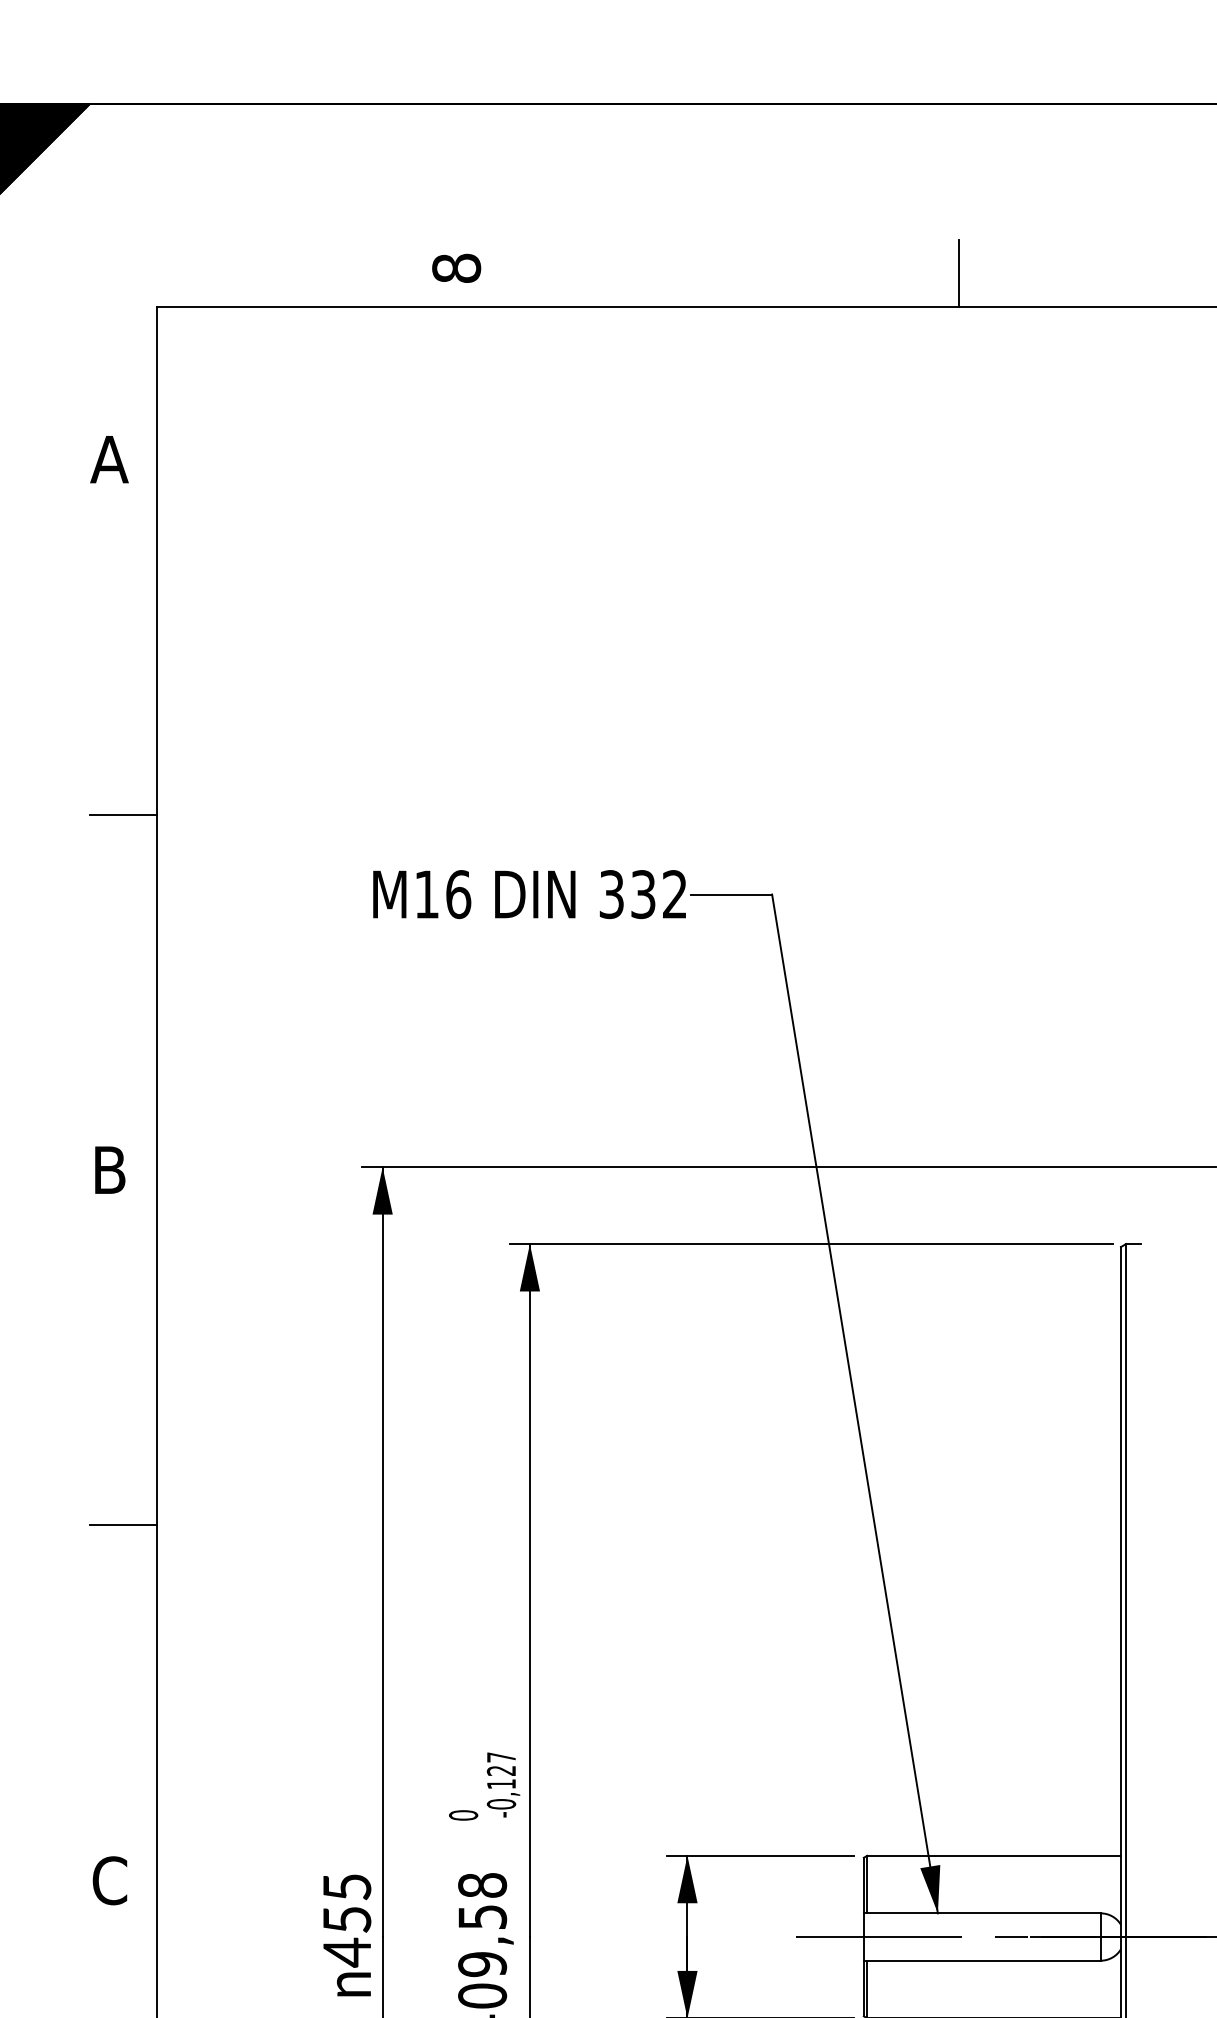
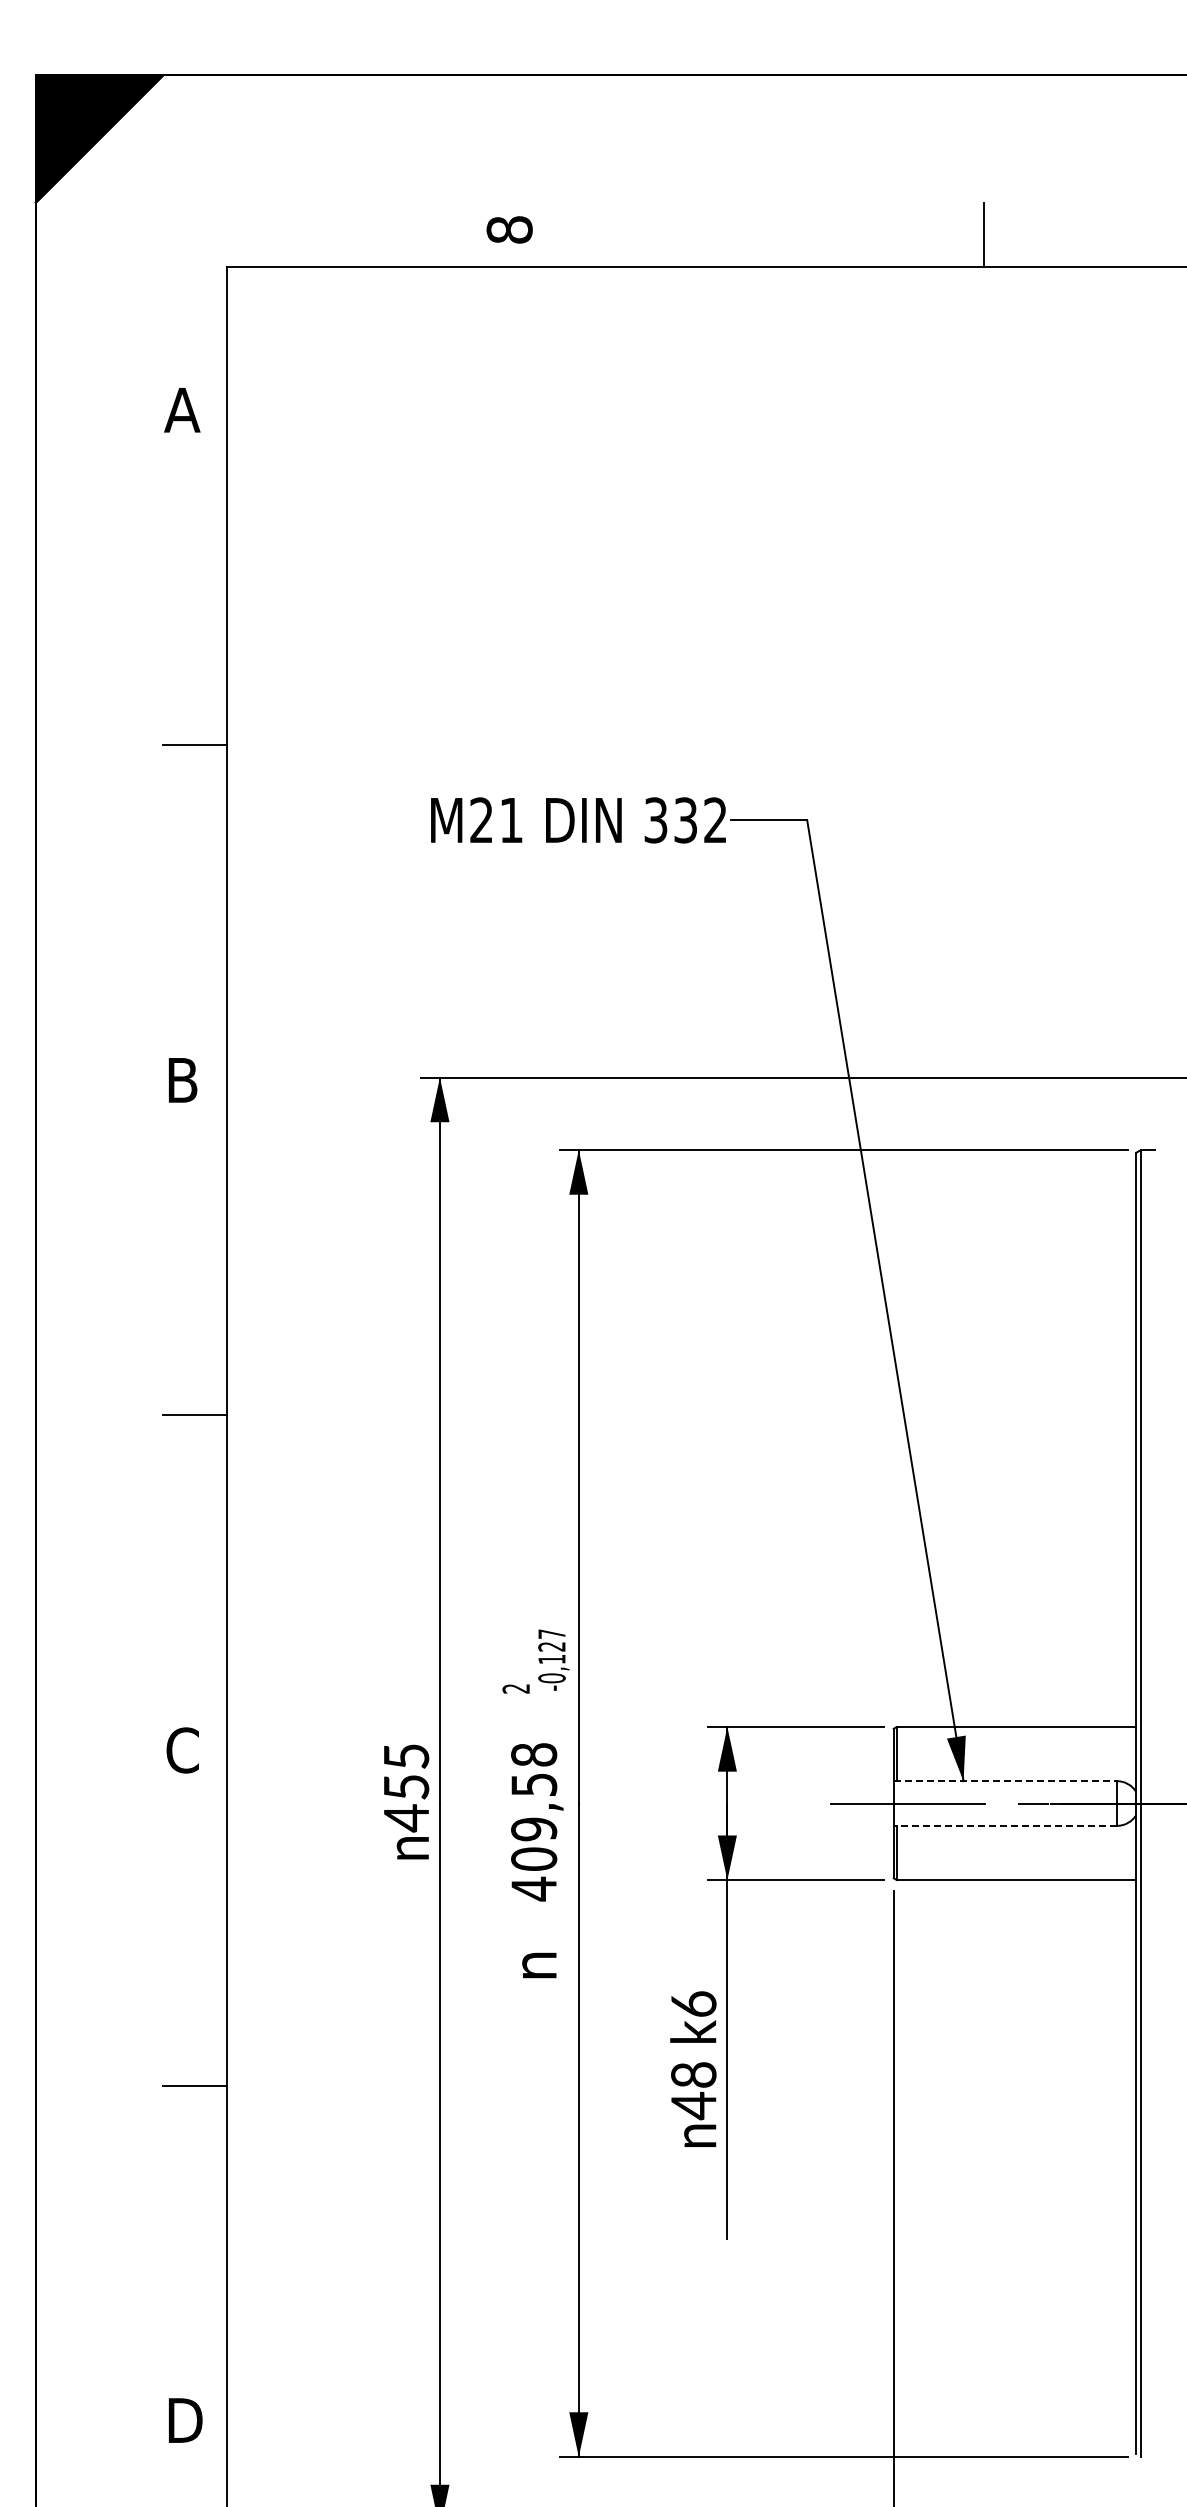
text: (442, 894) -> (496, 820), M16 -> M21
text: (463, 1815) -> (516, 1688), 0 -> 2
line: (982, 1913) -> (1005, 1781), solid -> dashed
line: (982, 1960) -> (1005, 1825), solid -> dashed

